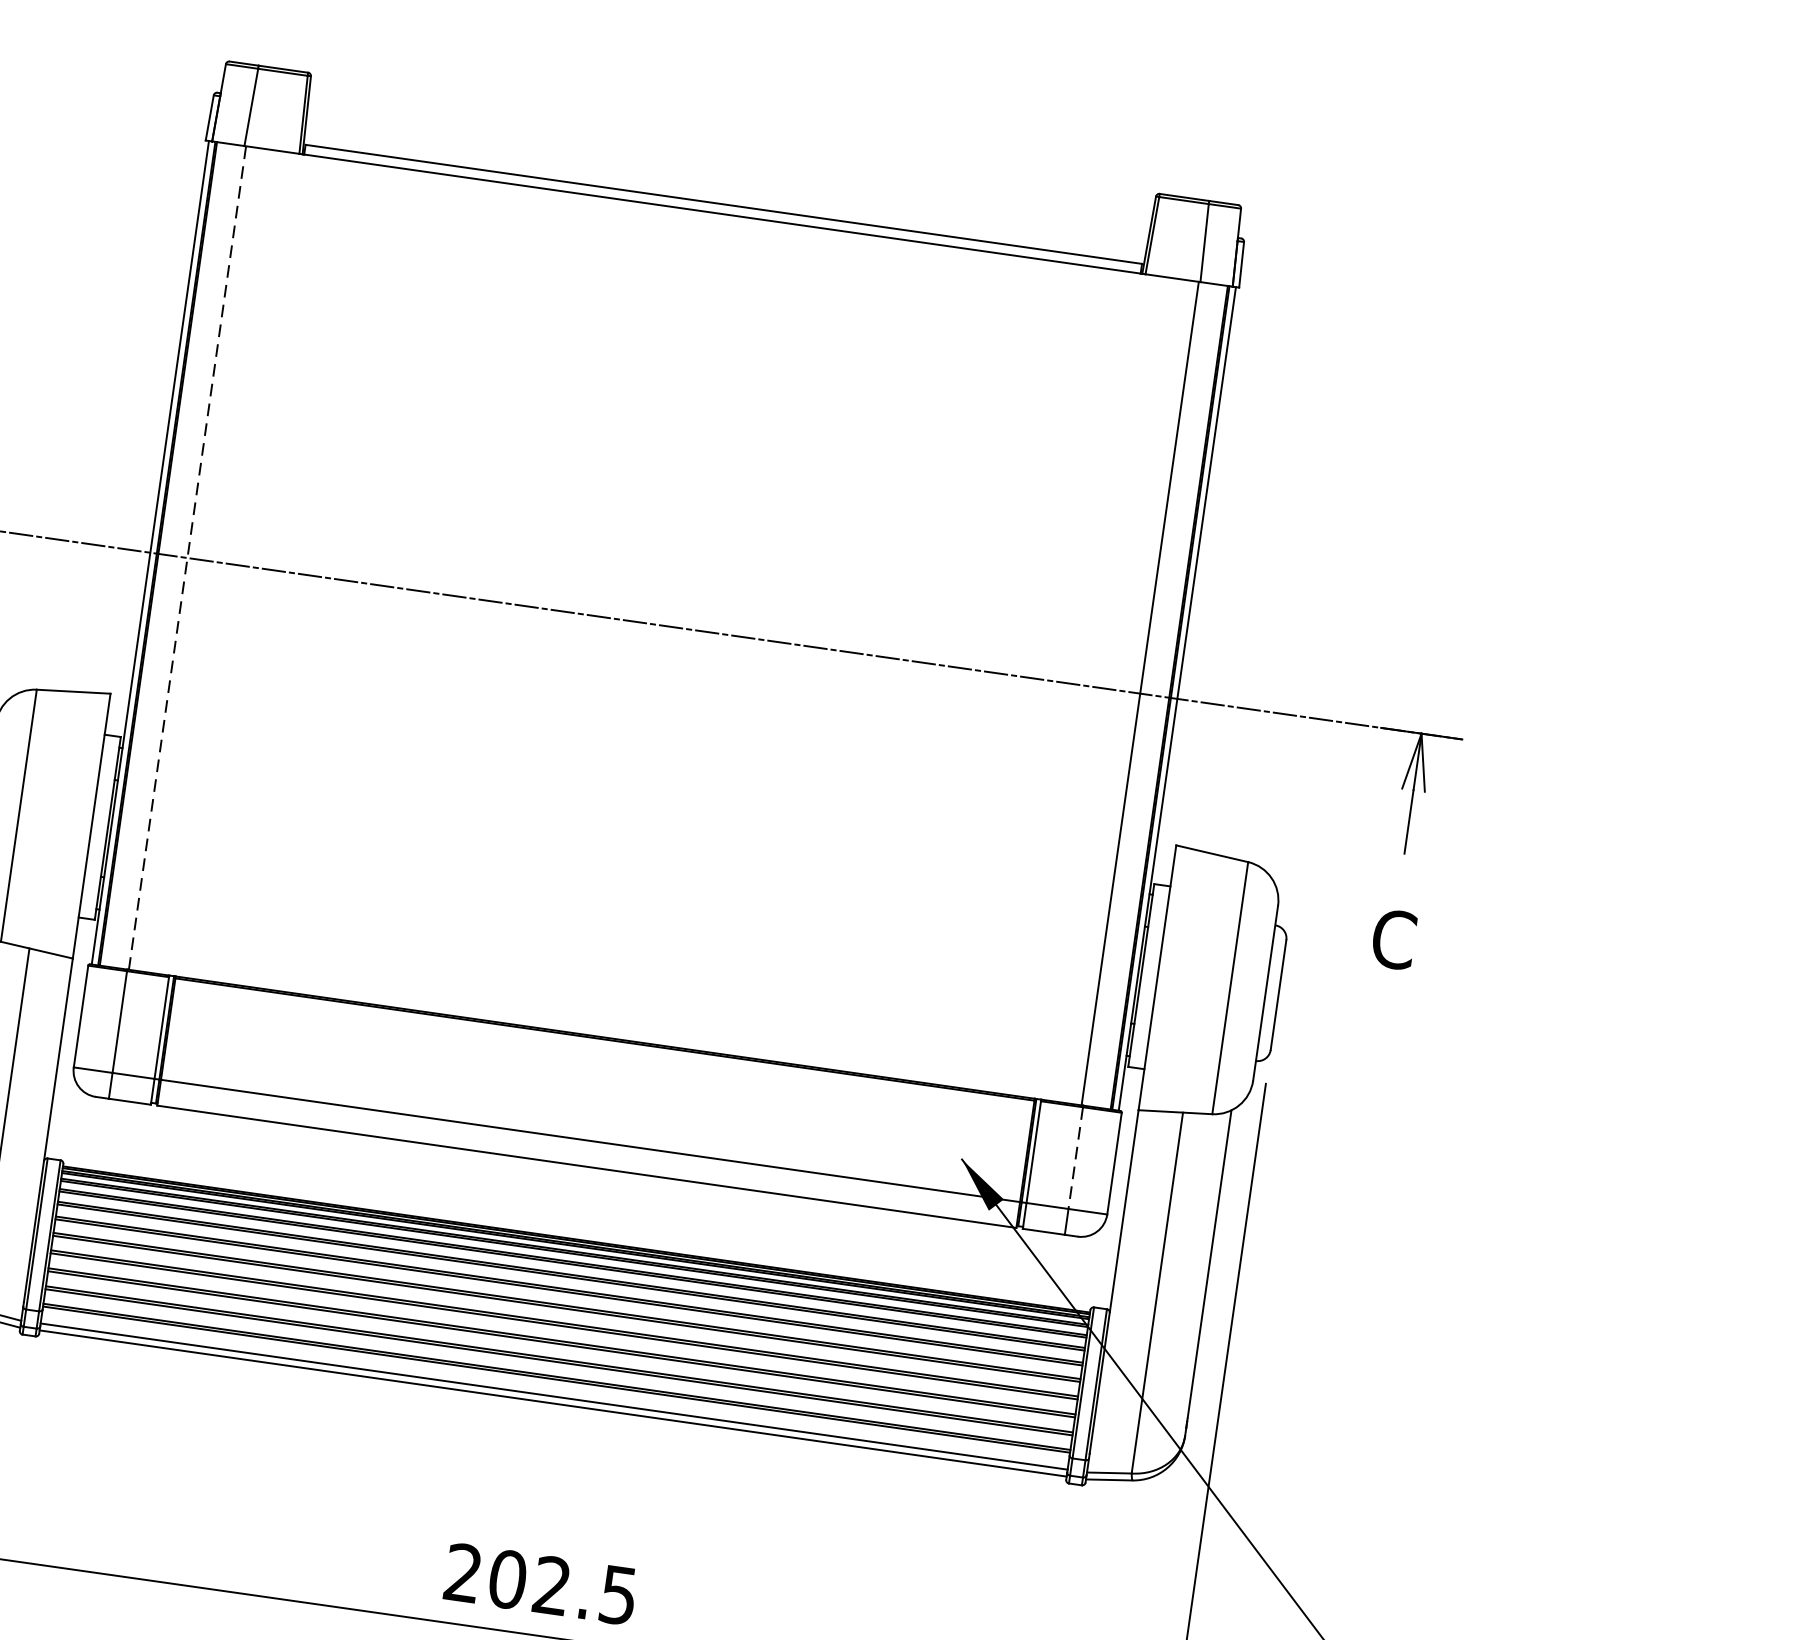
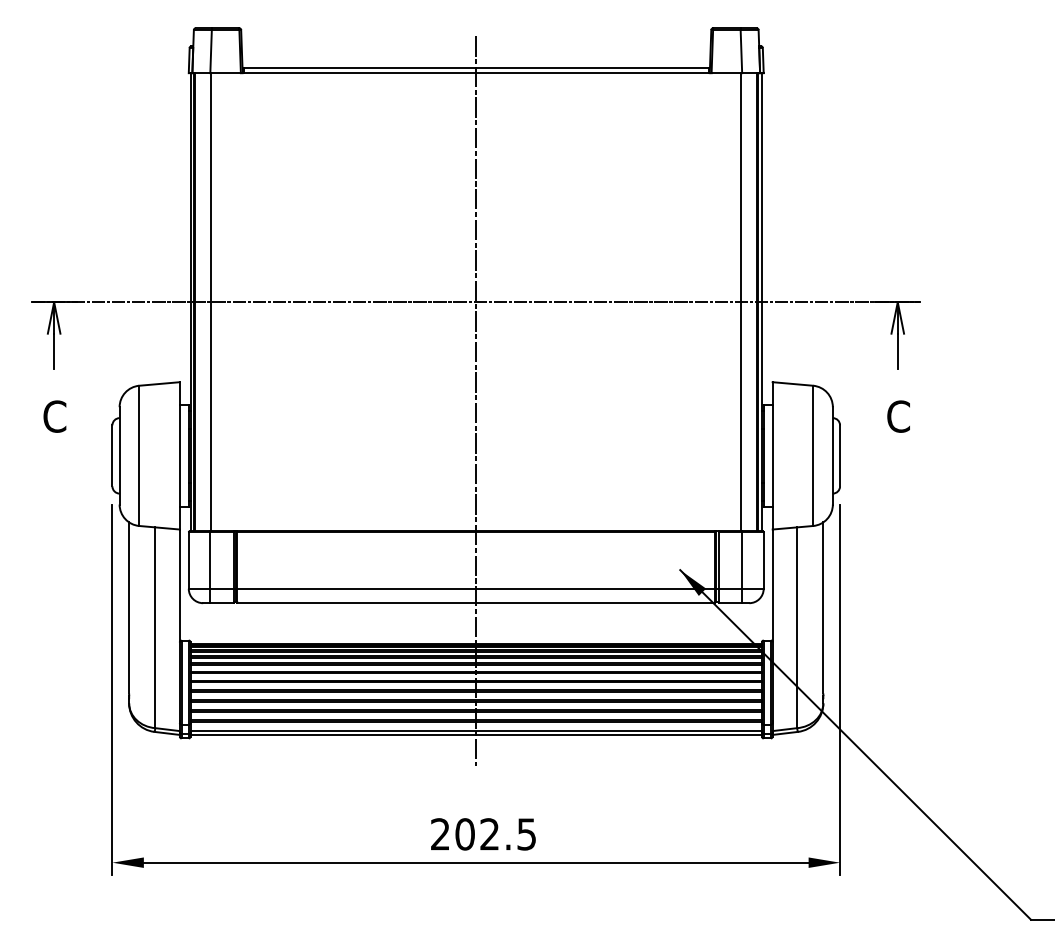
line: (188, 556) -> (211, 301), dashed -> solid
line: (638, 804) -> (476, 401), added
line: (1076, 1159) -> (742, 561), dashed -> solid

